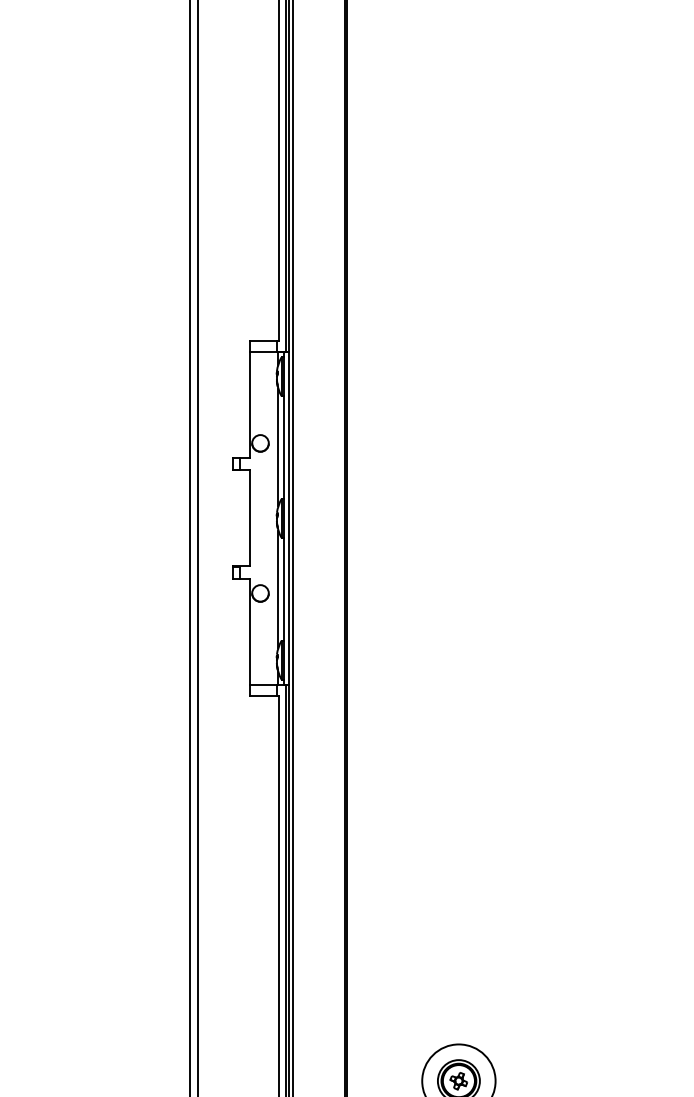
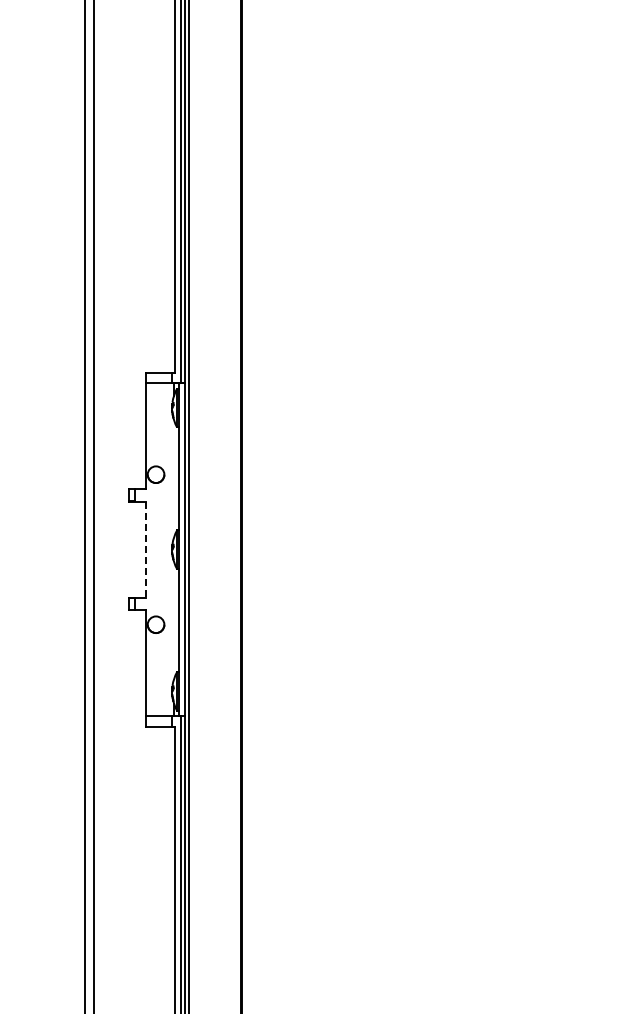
line: (278, 447) -> (174, 478), removed
line: (250, 518) -> (146, 549), solid -> dashed
line: (278, 589) -> (174, 620), removed

